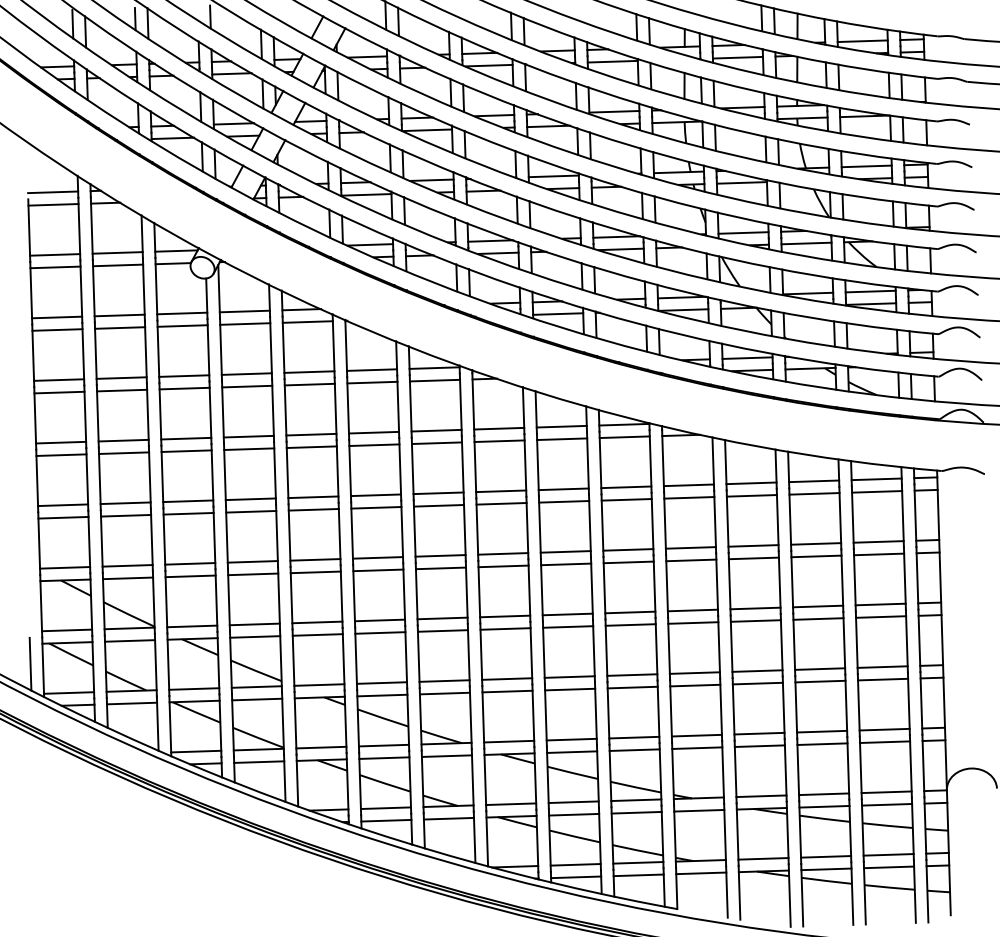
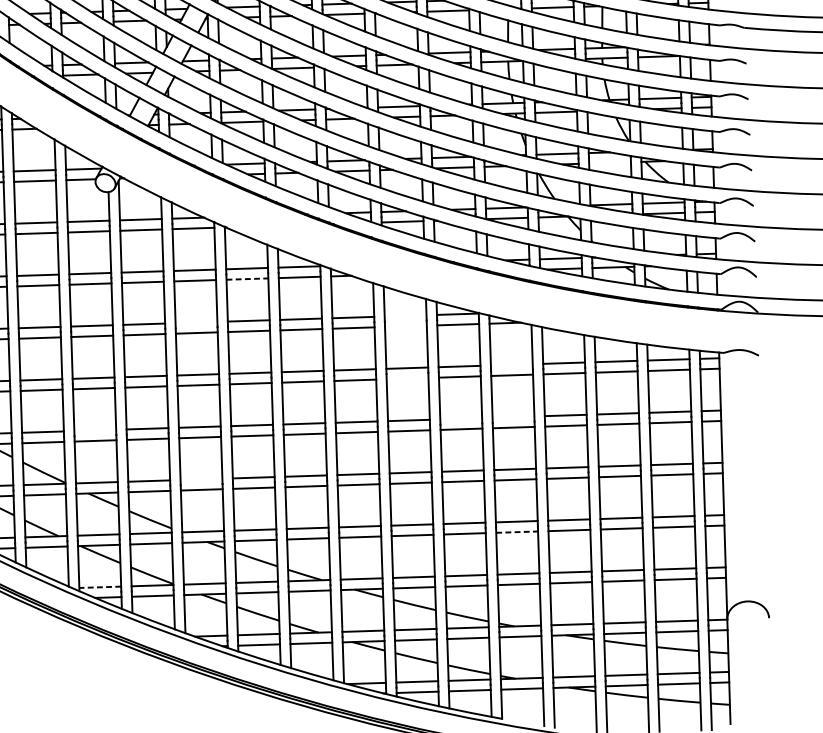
line: (806, 243) -> (610, 162), removed
line: (372, 382) -> (247, 278), solid -> dashed
line: (561, 426) -> (405, 315), removed
line: (311, 434) -> (196, 322), removed
line: (562, 439) -> (406, 326), removed
line: (688, 485) -> (511, 365), removed
line: (564, 501) -> (407, 378), removed
line: (690, 547) -> (513, 416), removed
line: (628, 549) -> (461, 418), removed
line: (190, 563) -> (95, 430), removed
line: (317, 622) -> (201, 479), removed
line: (695, 685) -> (517, 532), solid -> dashed
line: (195, 751) -> (99, 587), solid -> dashed

